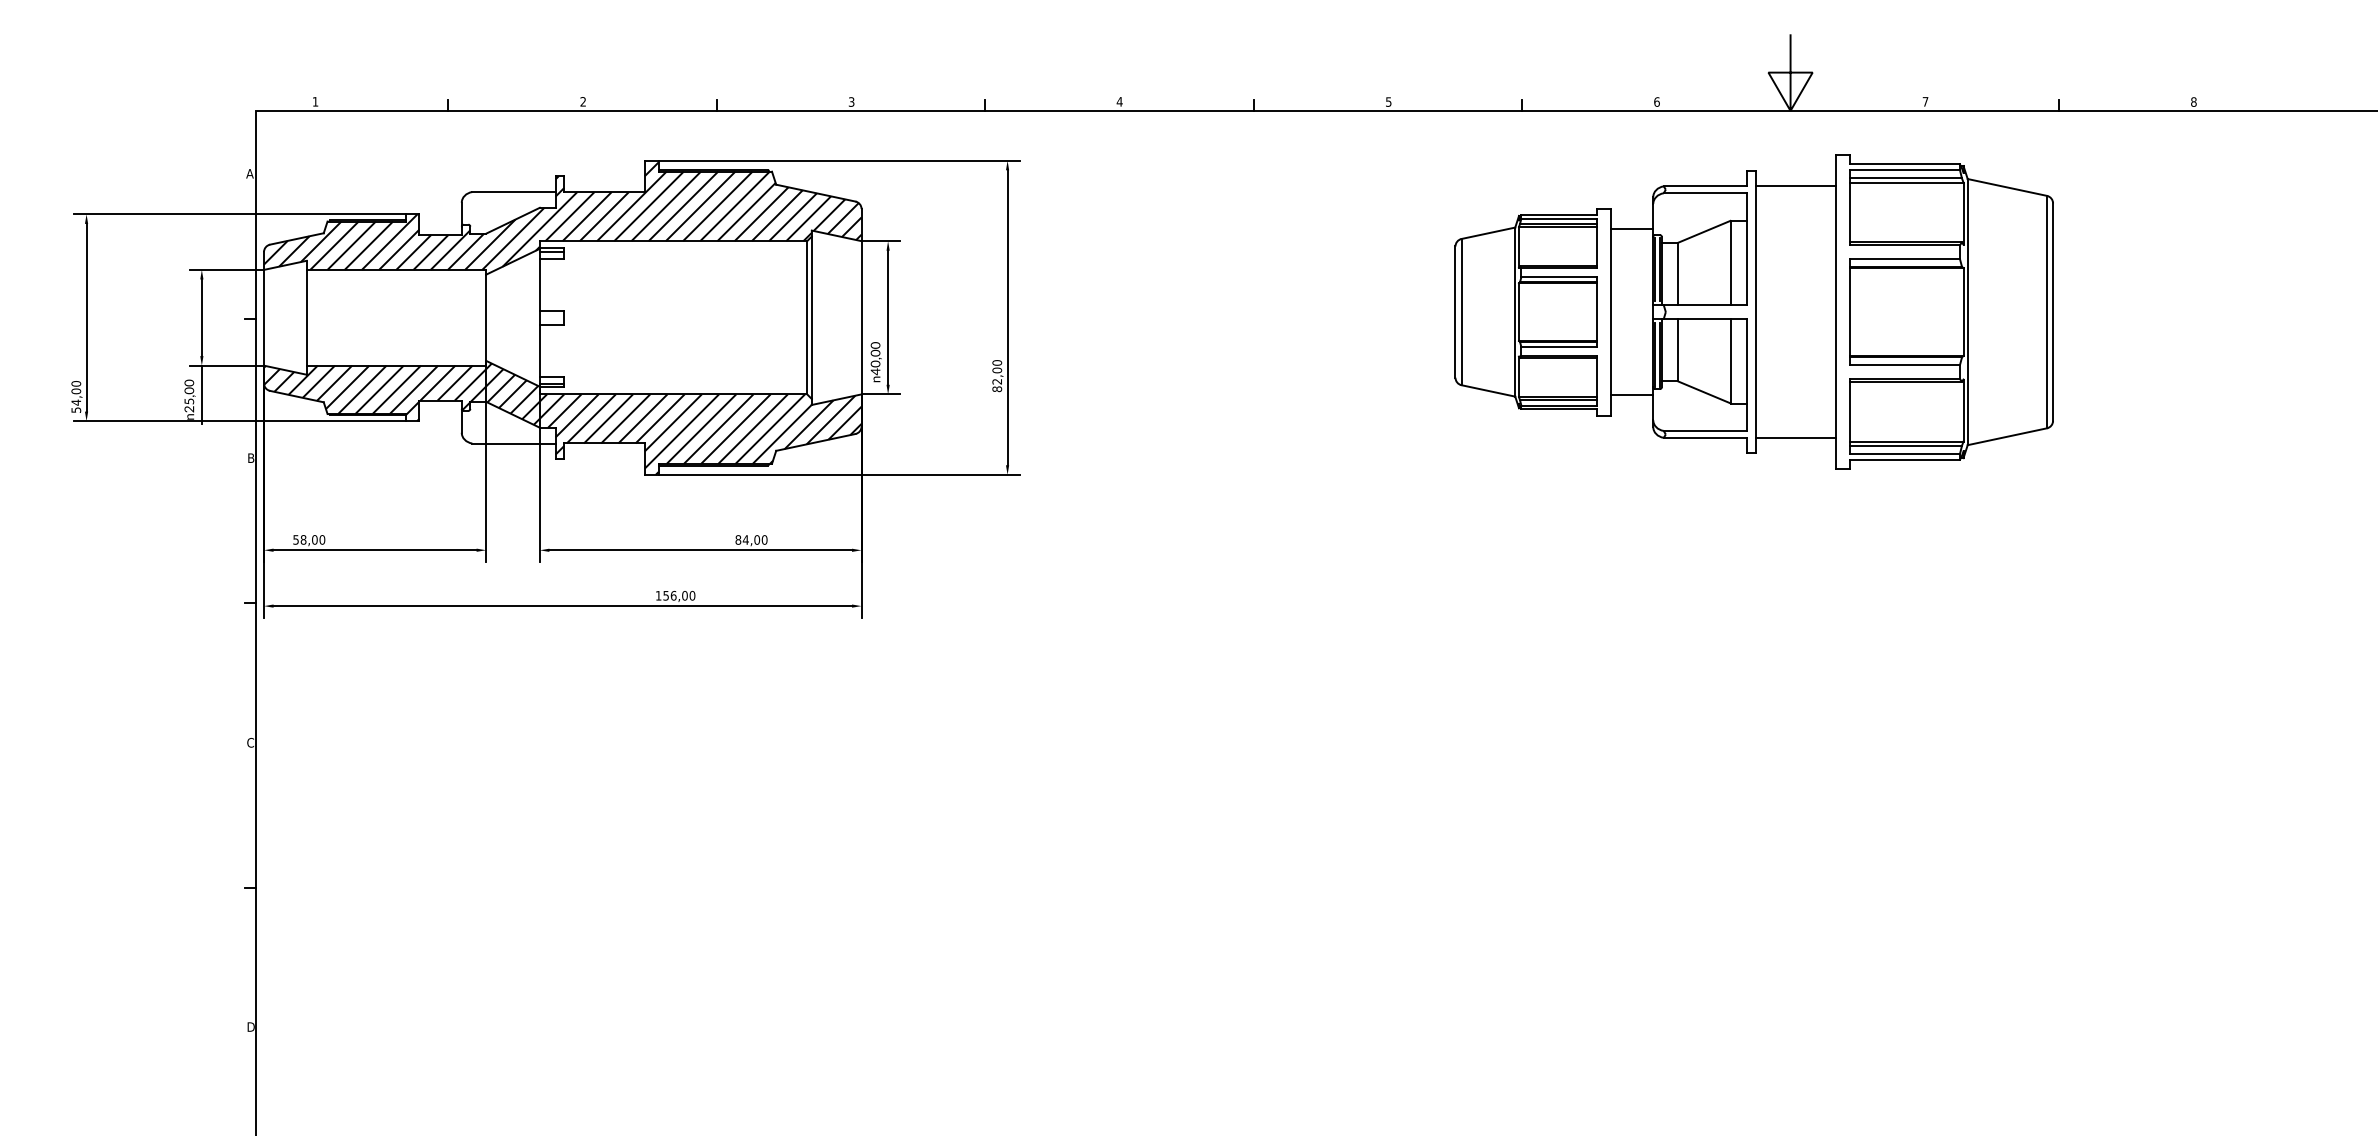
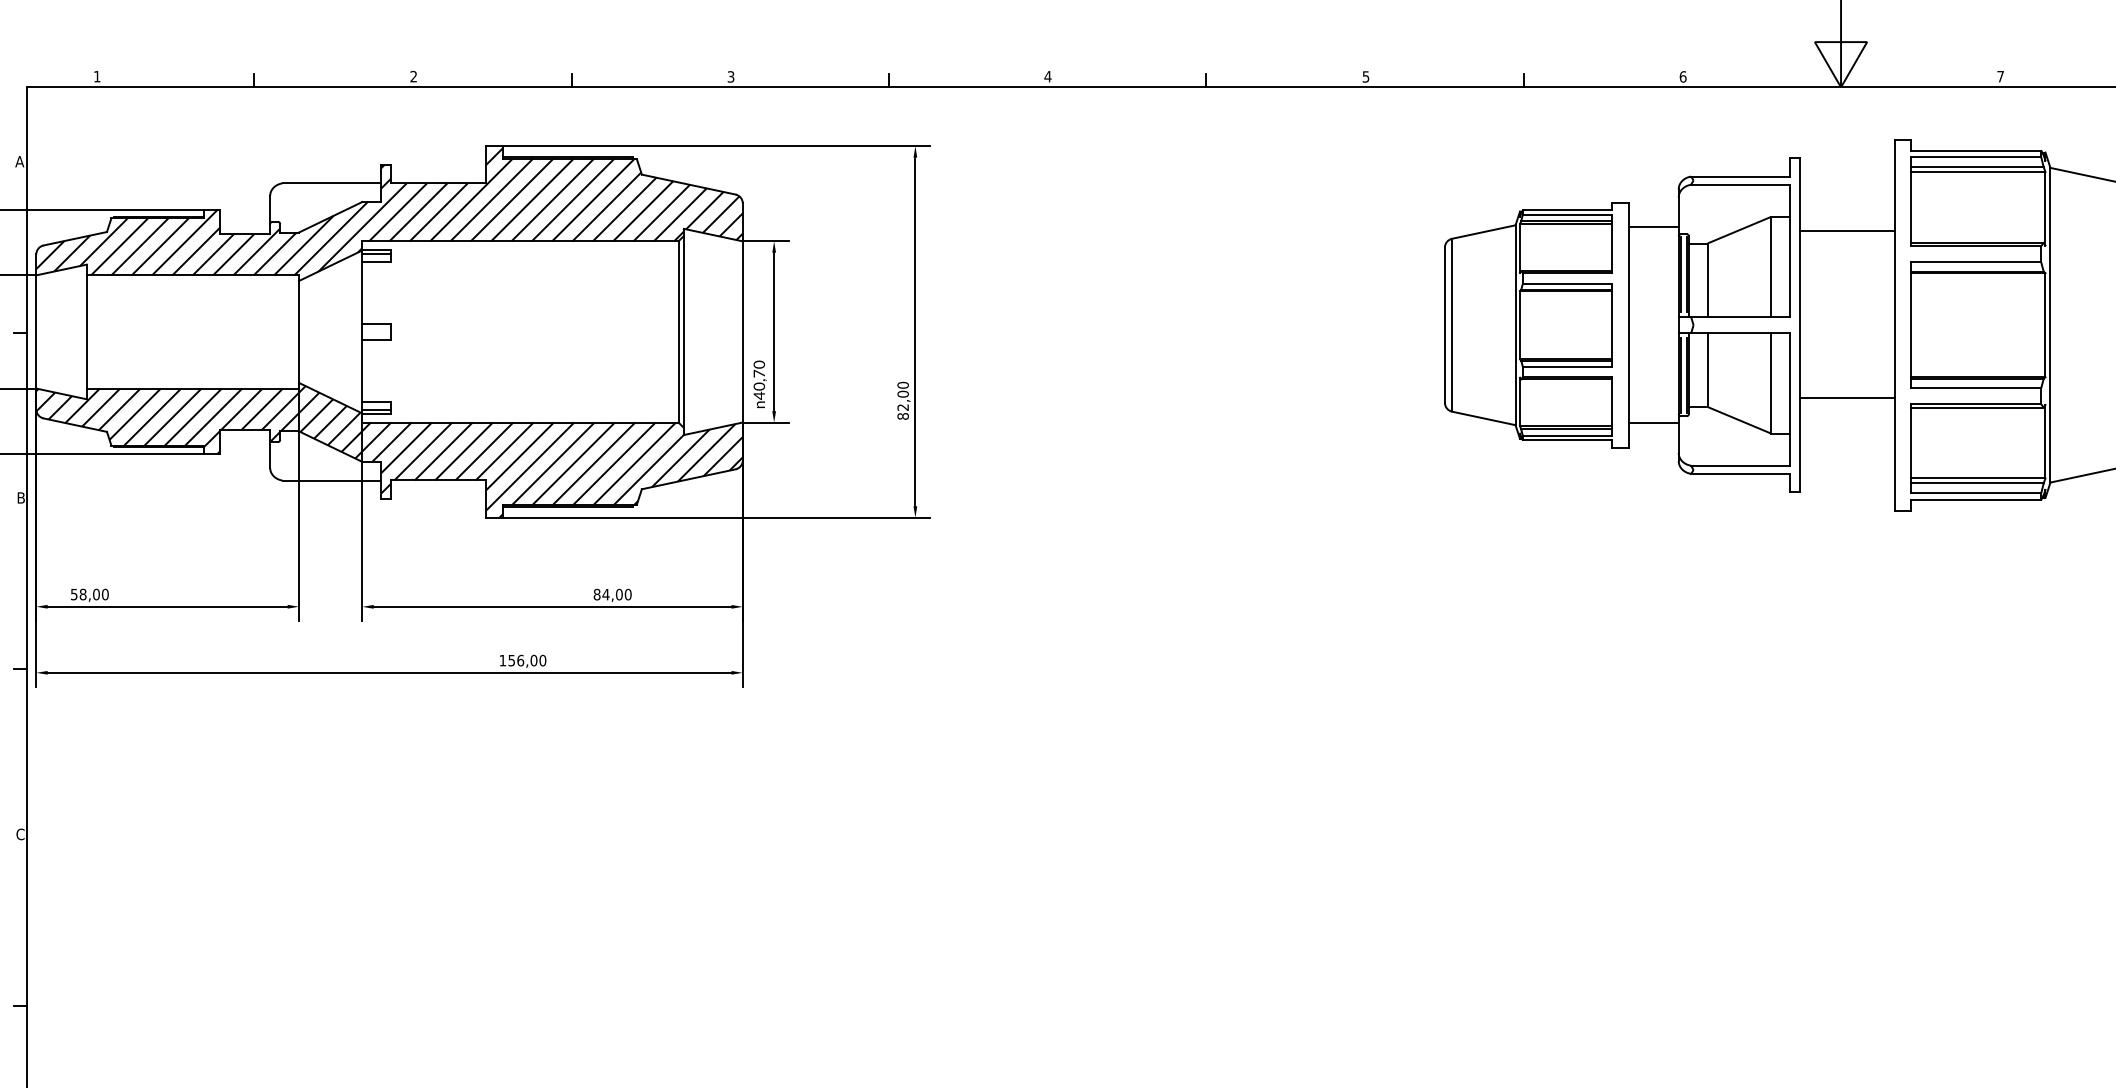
line: (1795, 186) -> (1846, 231), moved
text: (875, 352) -> (759, 372), 40,00 -> 40,70
line: (1795, 437) -> (1846, 397), moved

